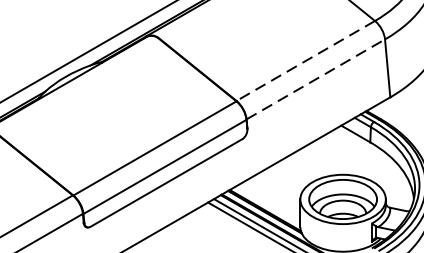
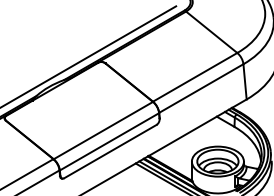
line: (306, 61) -> (195, 77), dashed -> solid
line: (316, 79) -> (201, 88), dashed -> solid

